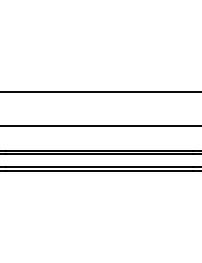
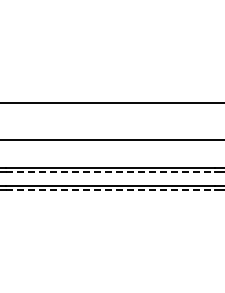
line: (99, 154) -> (110, 172), solid -> dashed
line: (99, 170) -> (110, 190), solid -> dashed

